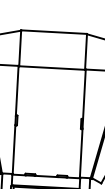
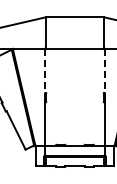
line: (16, 91) -> (44, 71), solid -> dashed
line: (84, 94) -> (105, 71), solid -> dashed

